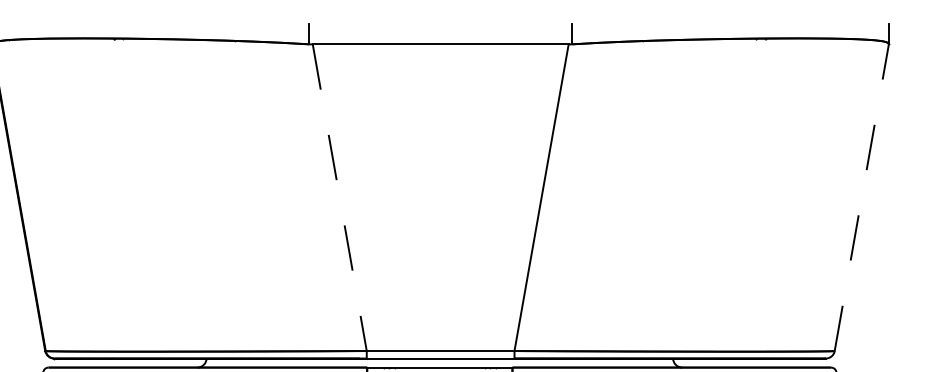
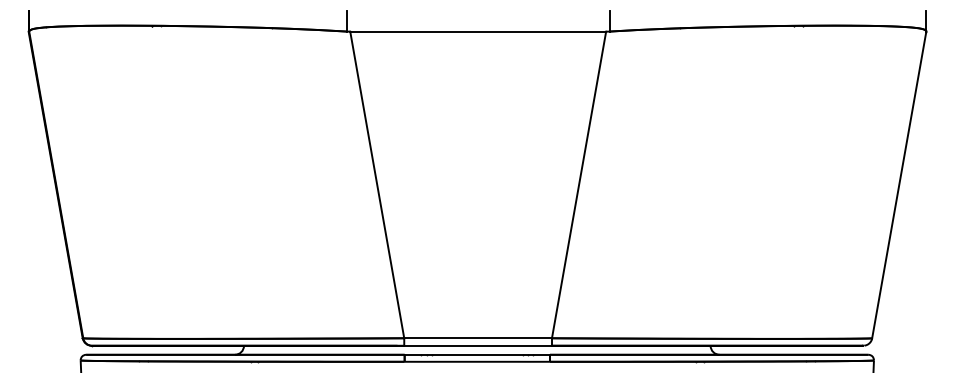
line: (340, 197) -> (377, 184), dashed -> solid
line: (862, 197) -> (899, 184), dashed -> solid

